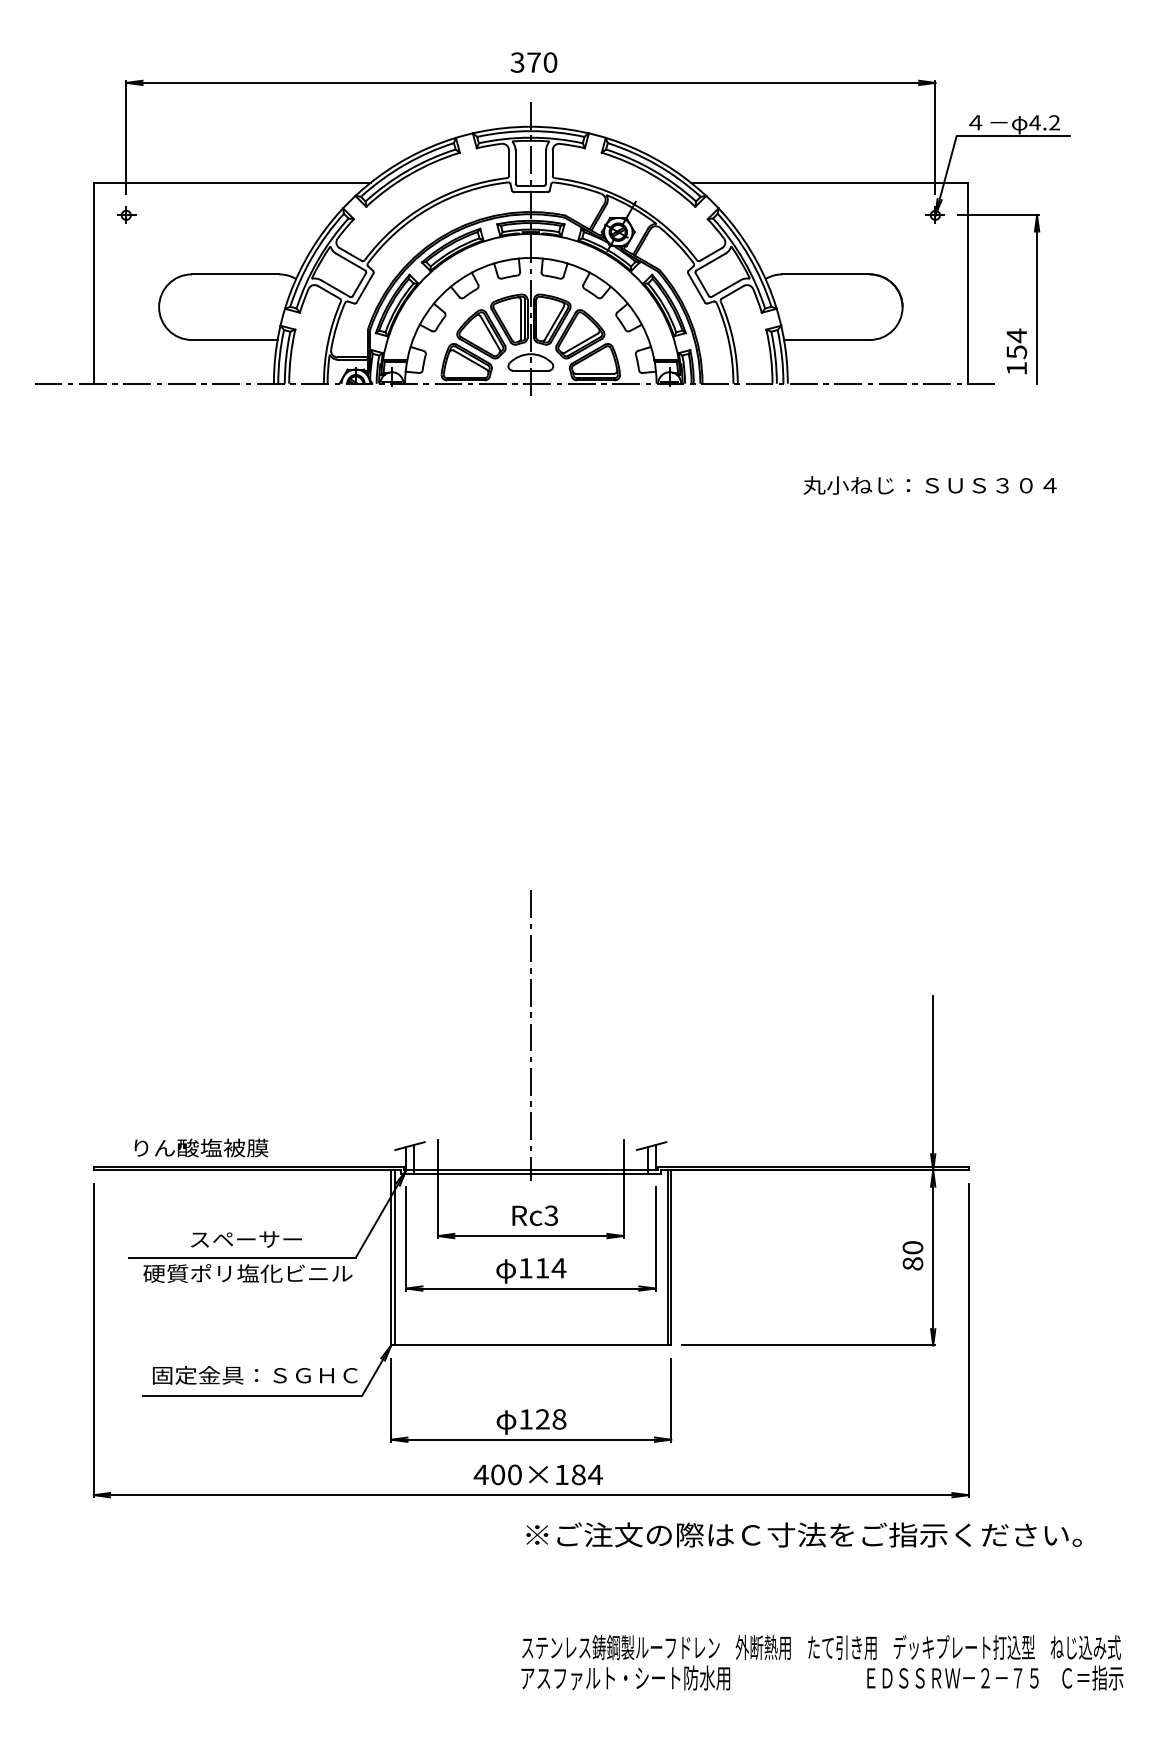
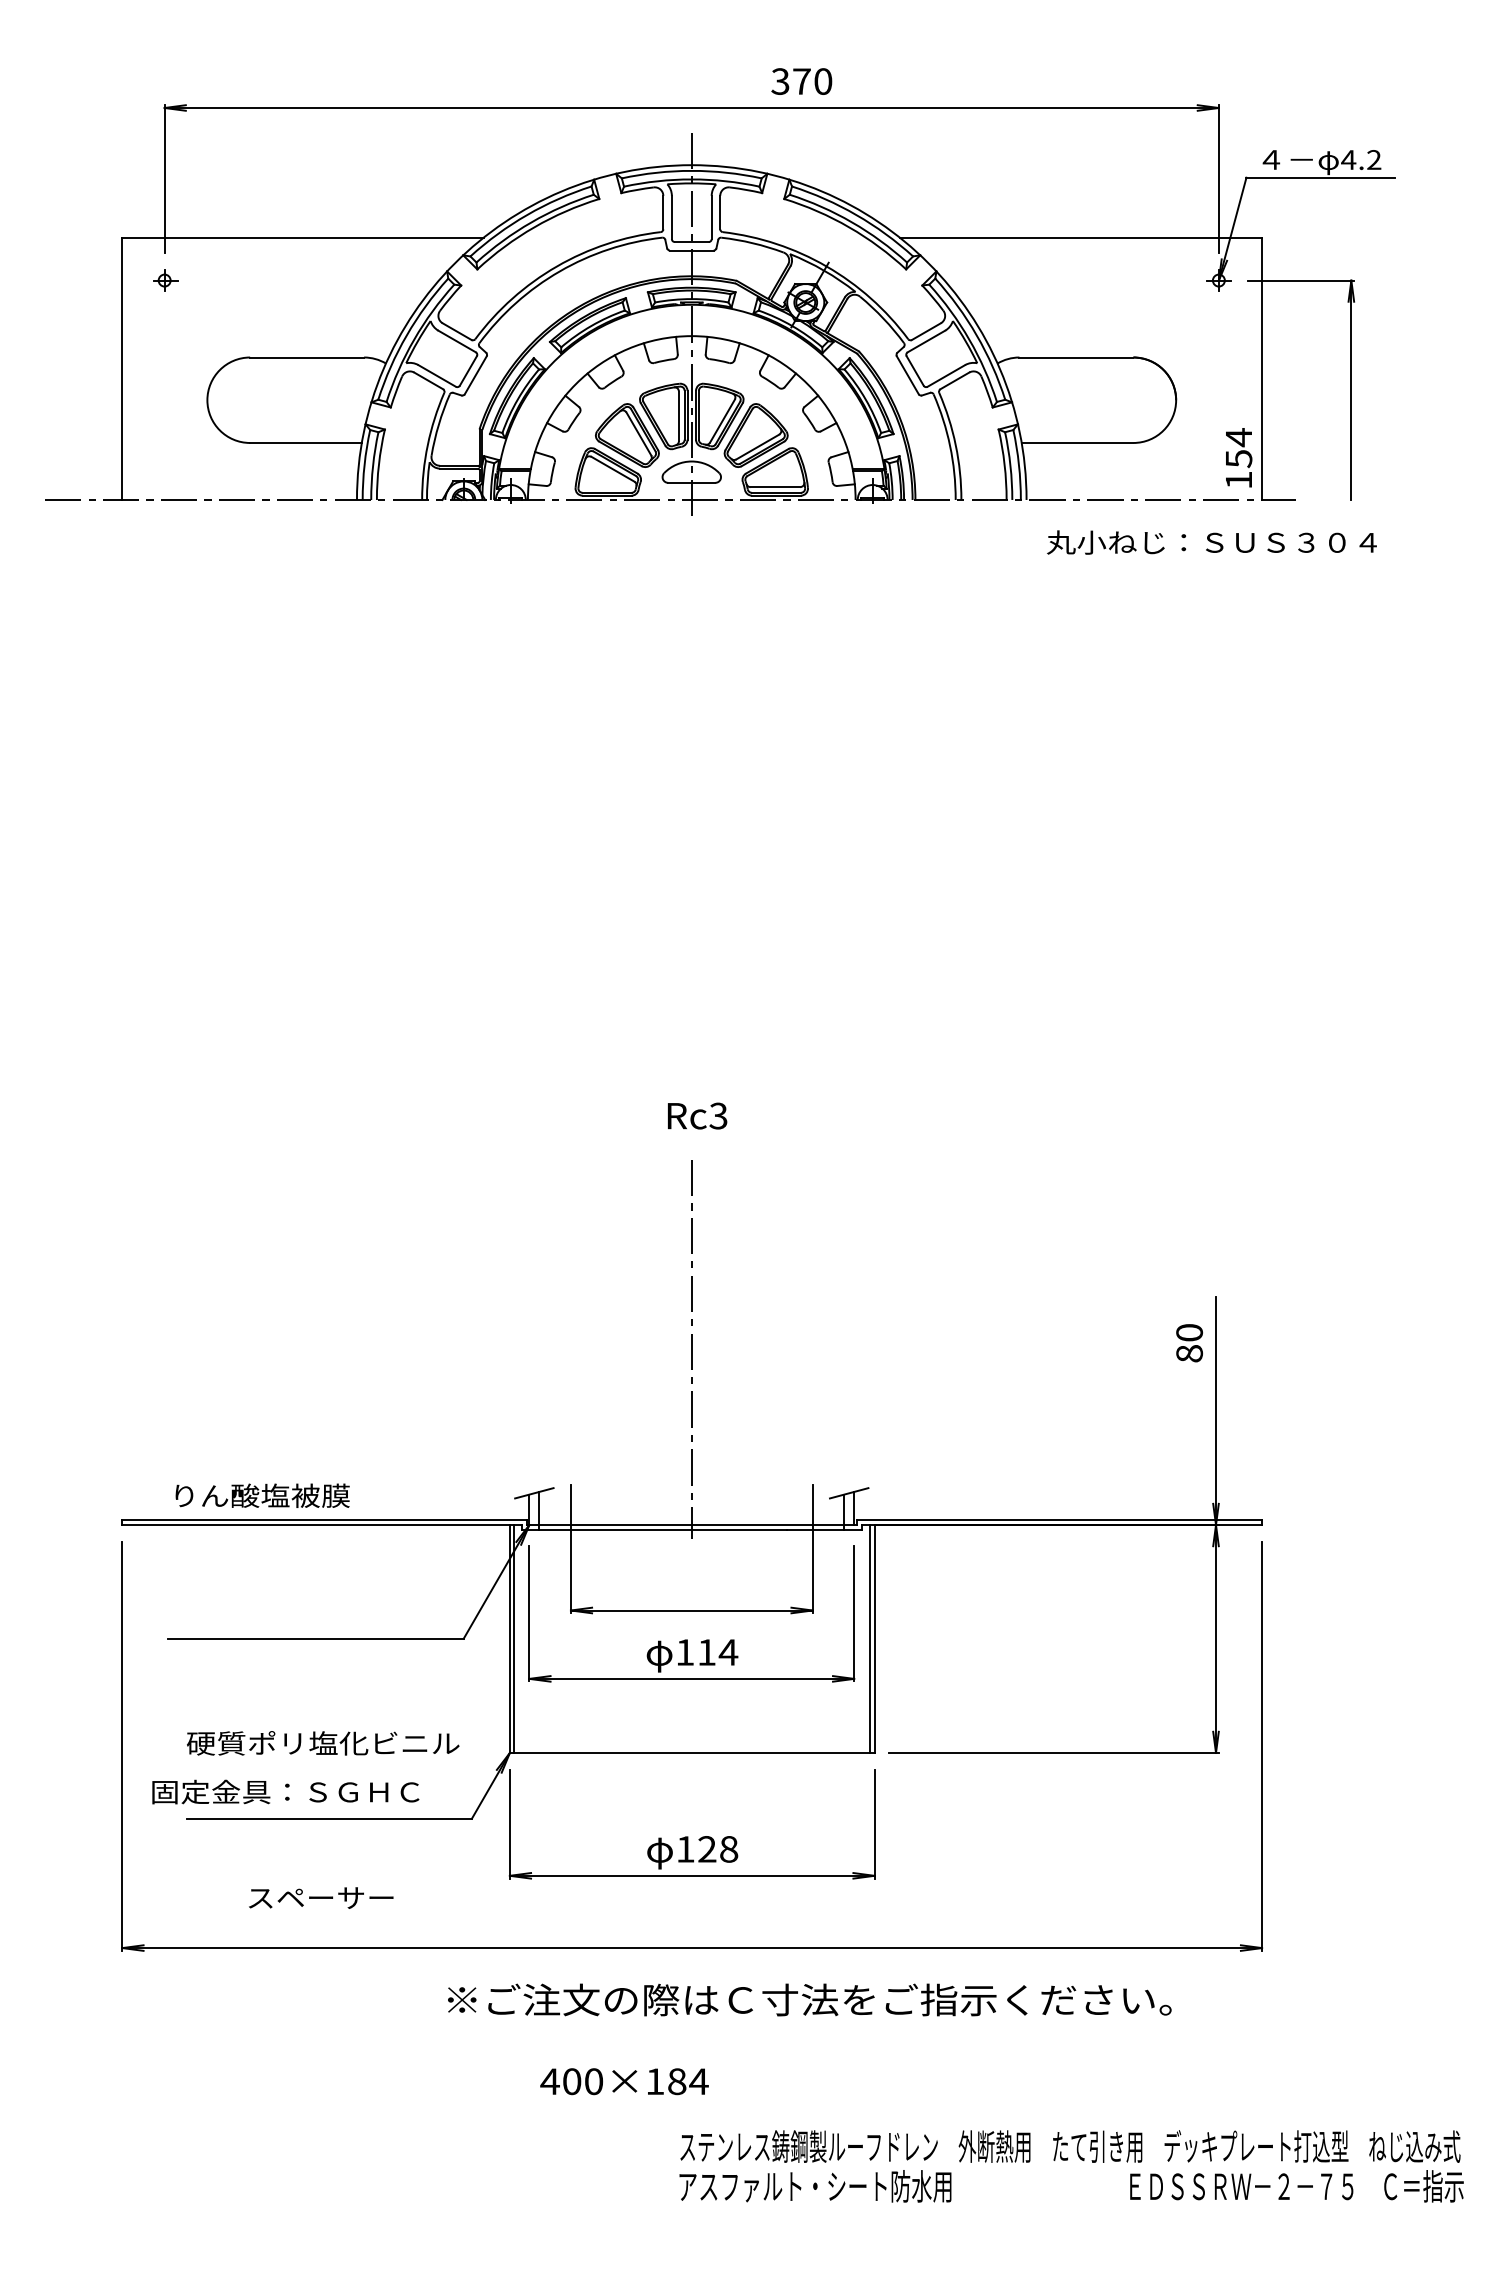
text: (533, 62) -> (801, 81), moved
text: (1017, 351) -> (1239, 457), moved
text: (929, 485) -> (1211, 542), moved
text: (535, 1215) -> (697, 1115), moved
text: (246, 1239) -> (321, 1897), moved
text: (912, 1256) -> (1189, 1343), moved
text: (248, 1273) -> (323, 1743), moved
text: (255, 1374) -> (285, 1791), moved
text: (538, 1474) -> (624, 2081), moved
text: (803, 1534) -> (809, 1999), moved

